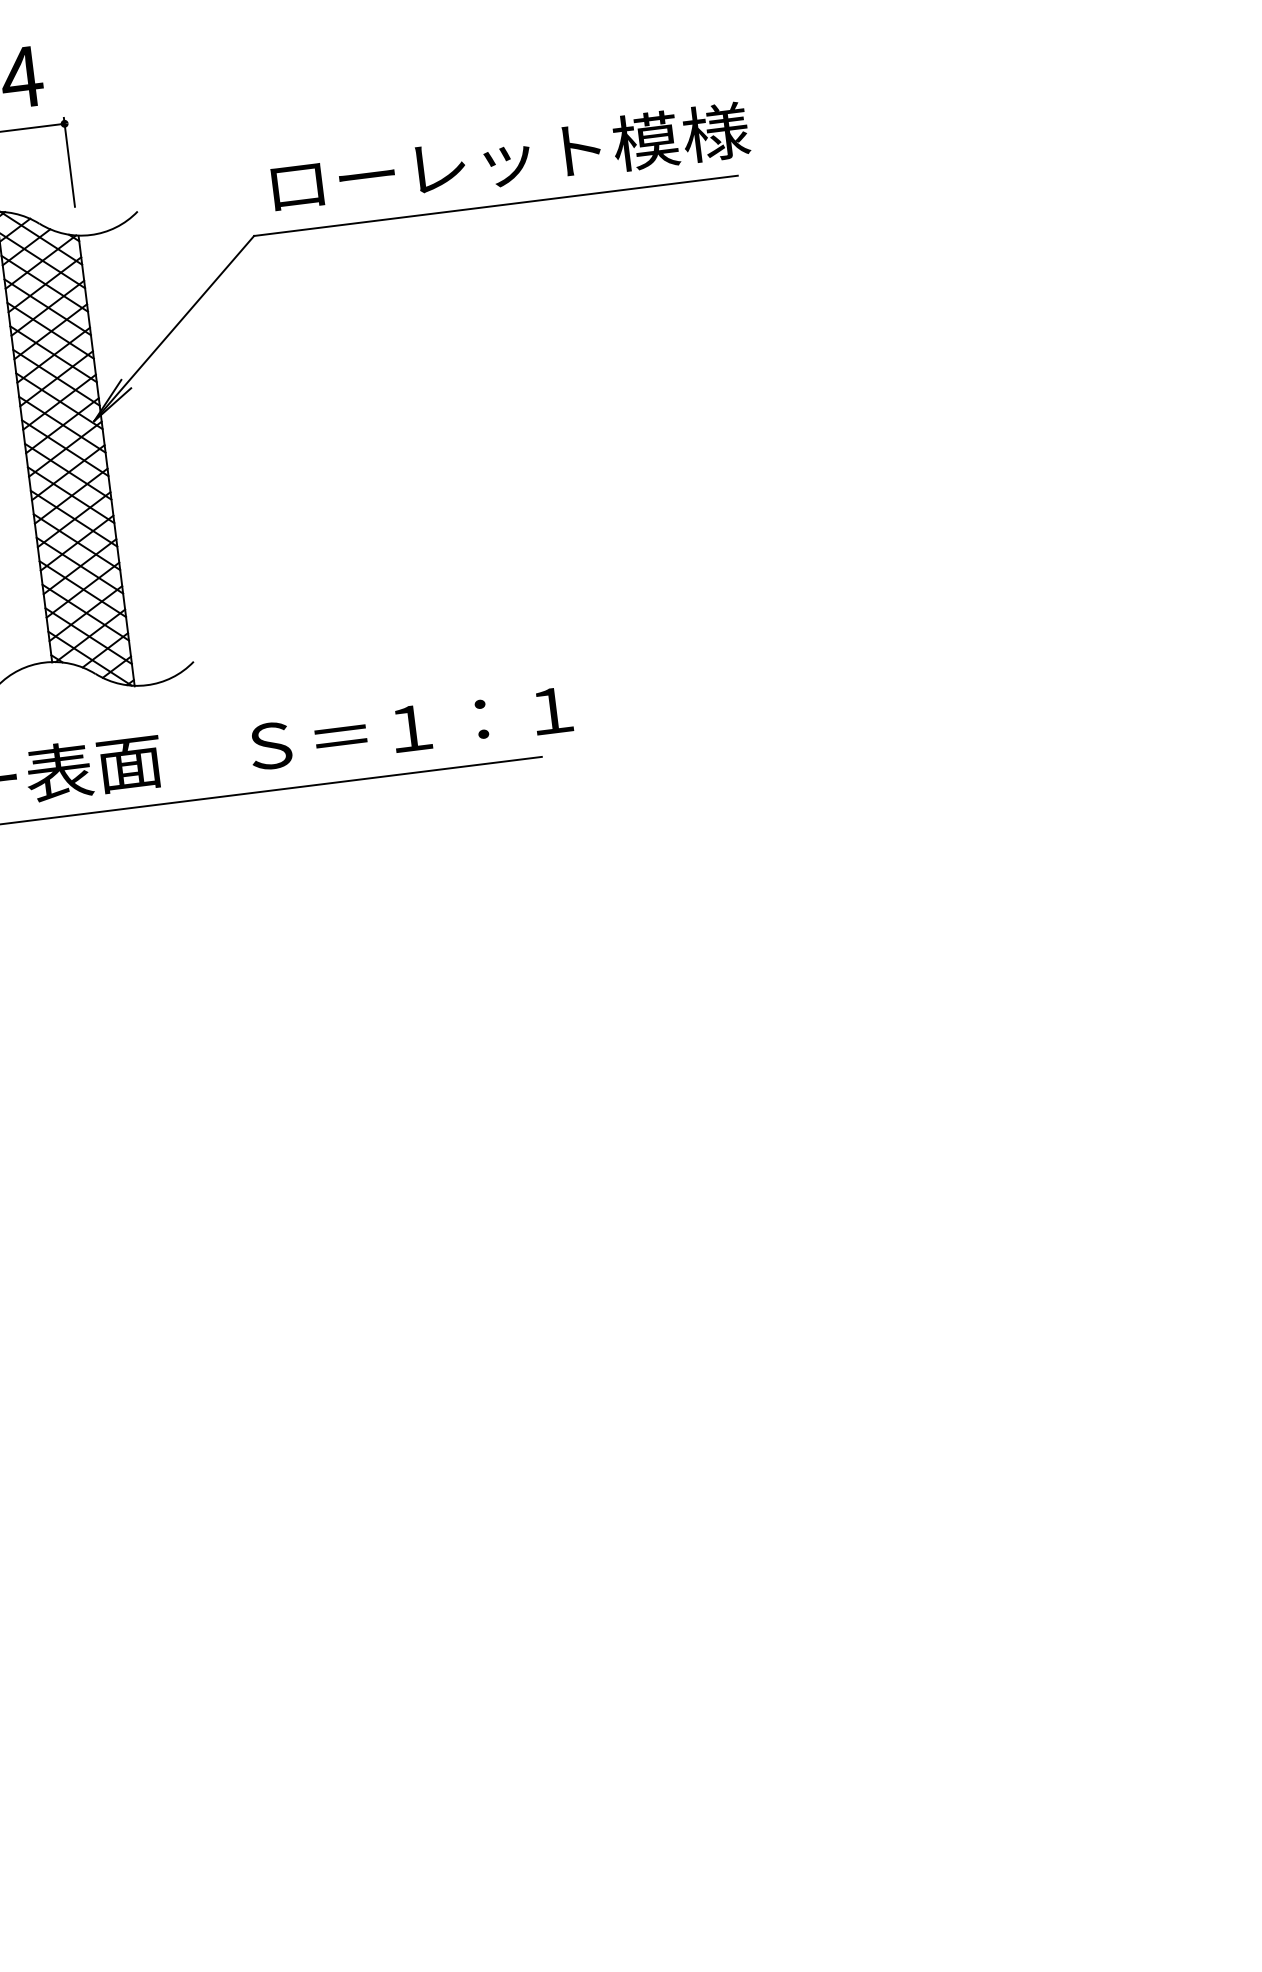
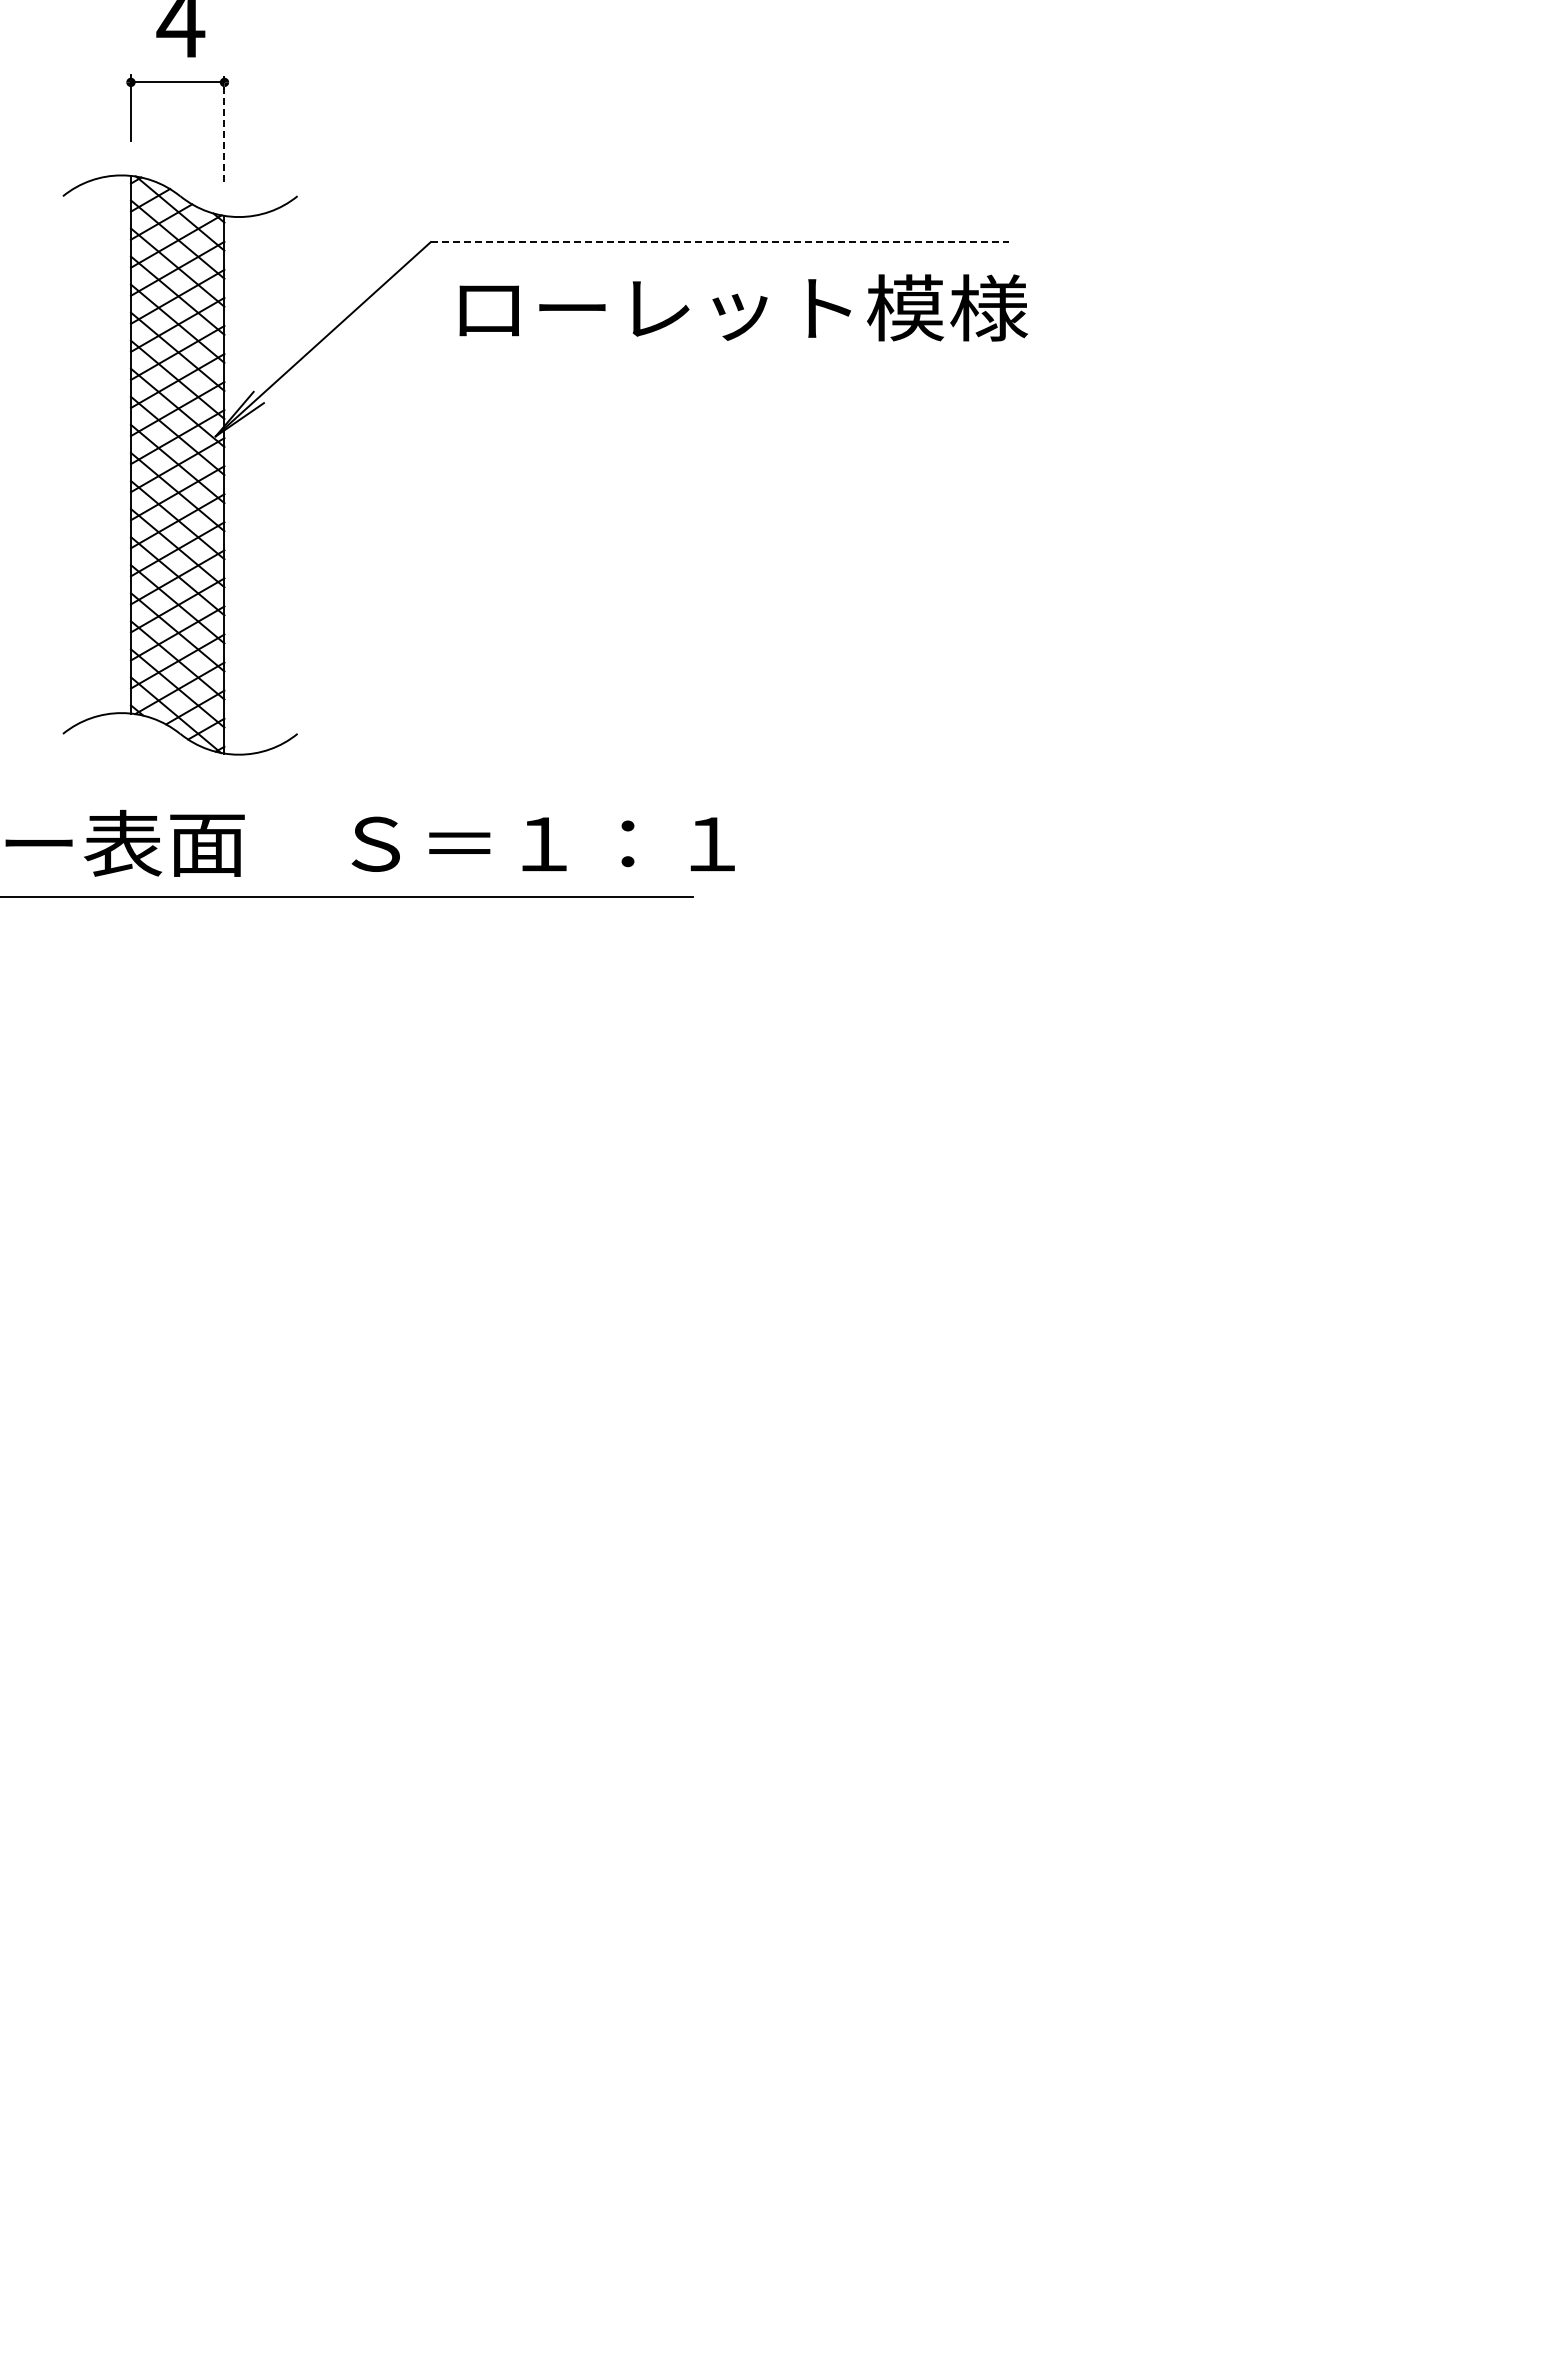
text: (510, 157) -> (743, 307), moved
line: (69, 161) -> (224, 127), solid -> dashed
line: (495, 206) -> (719, 242), solid -> dashed

